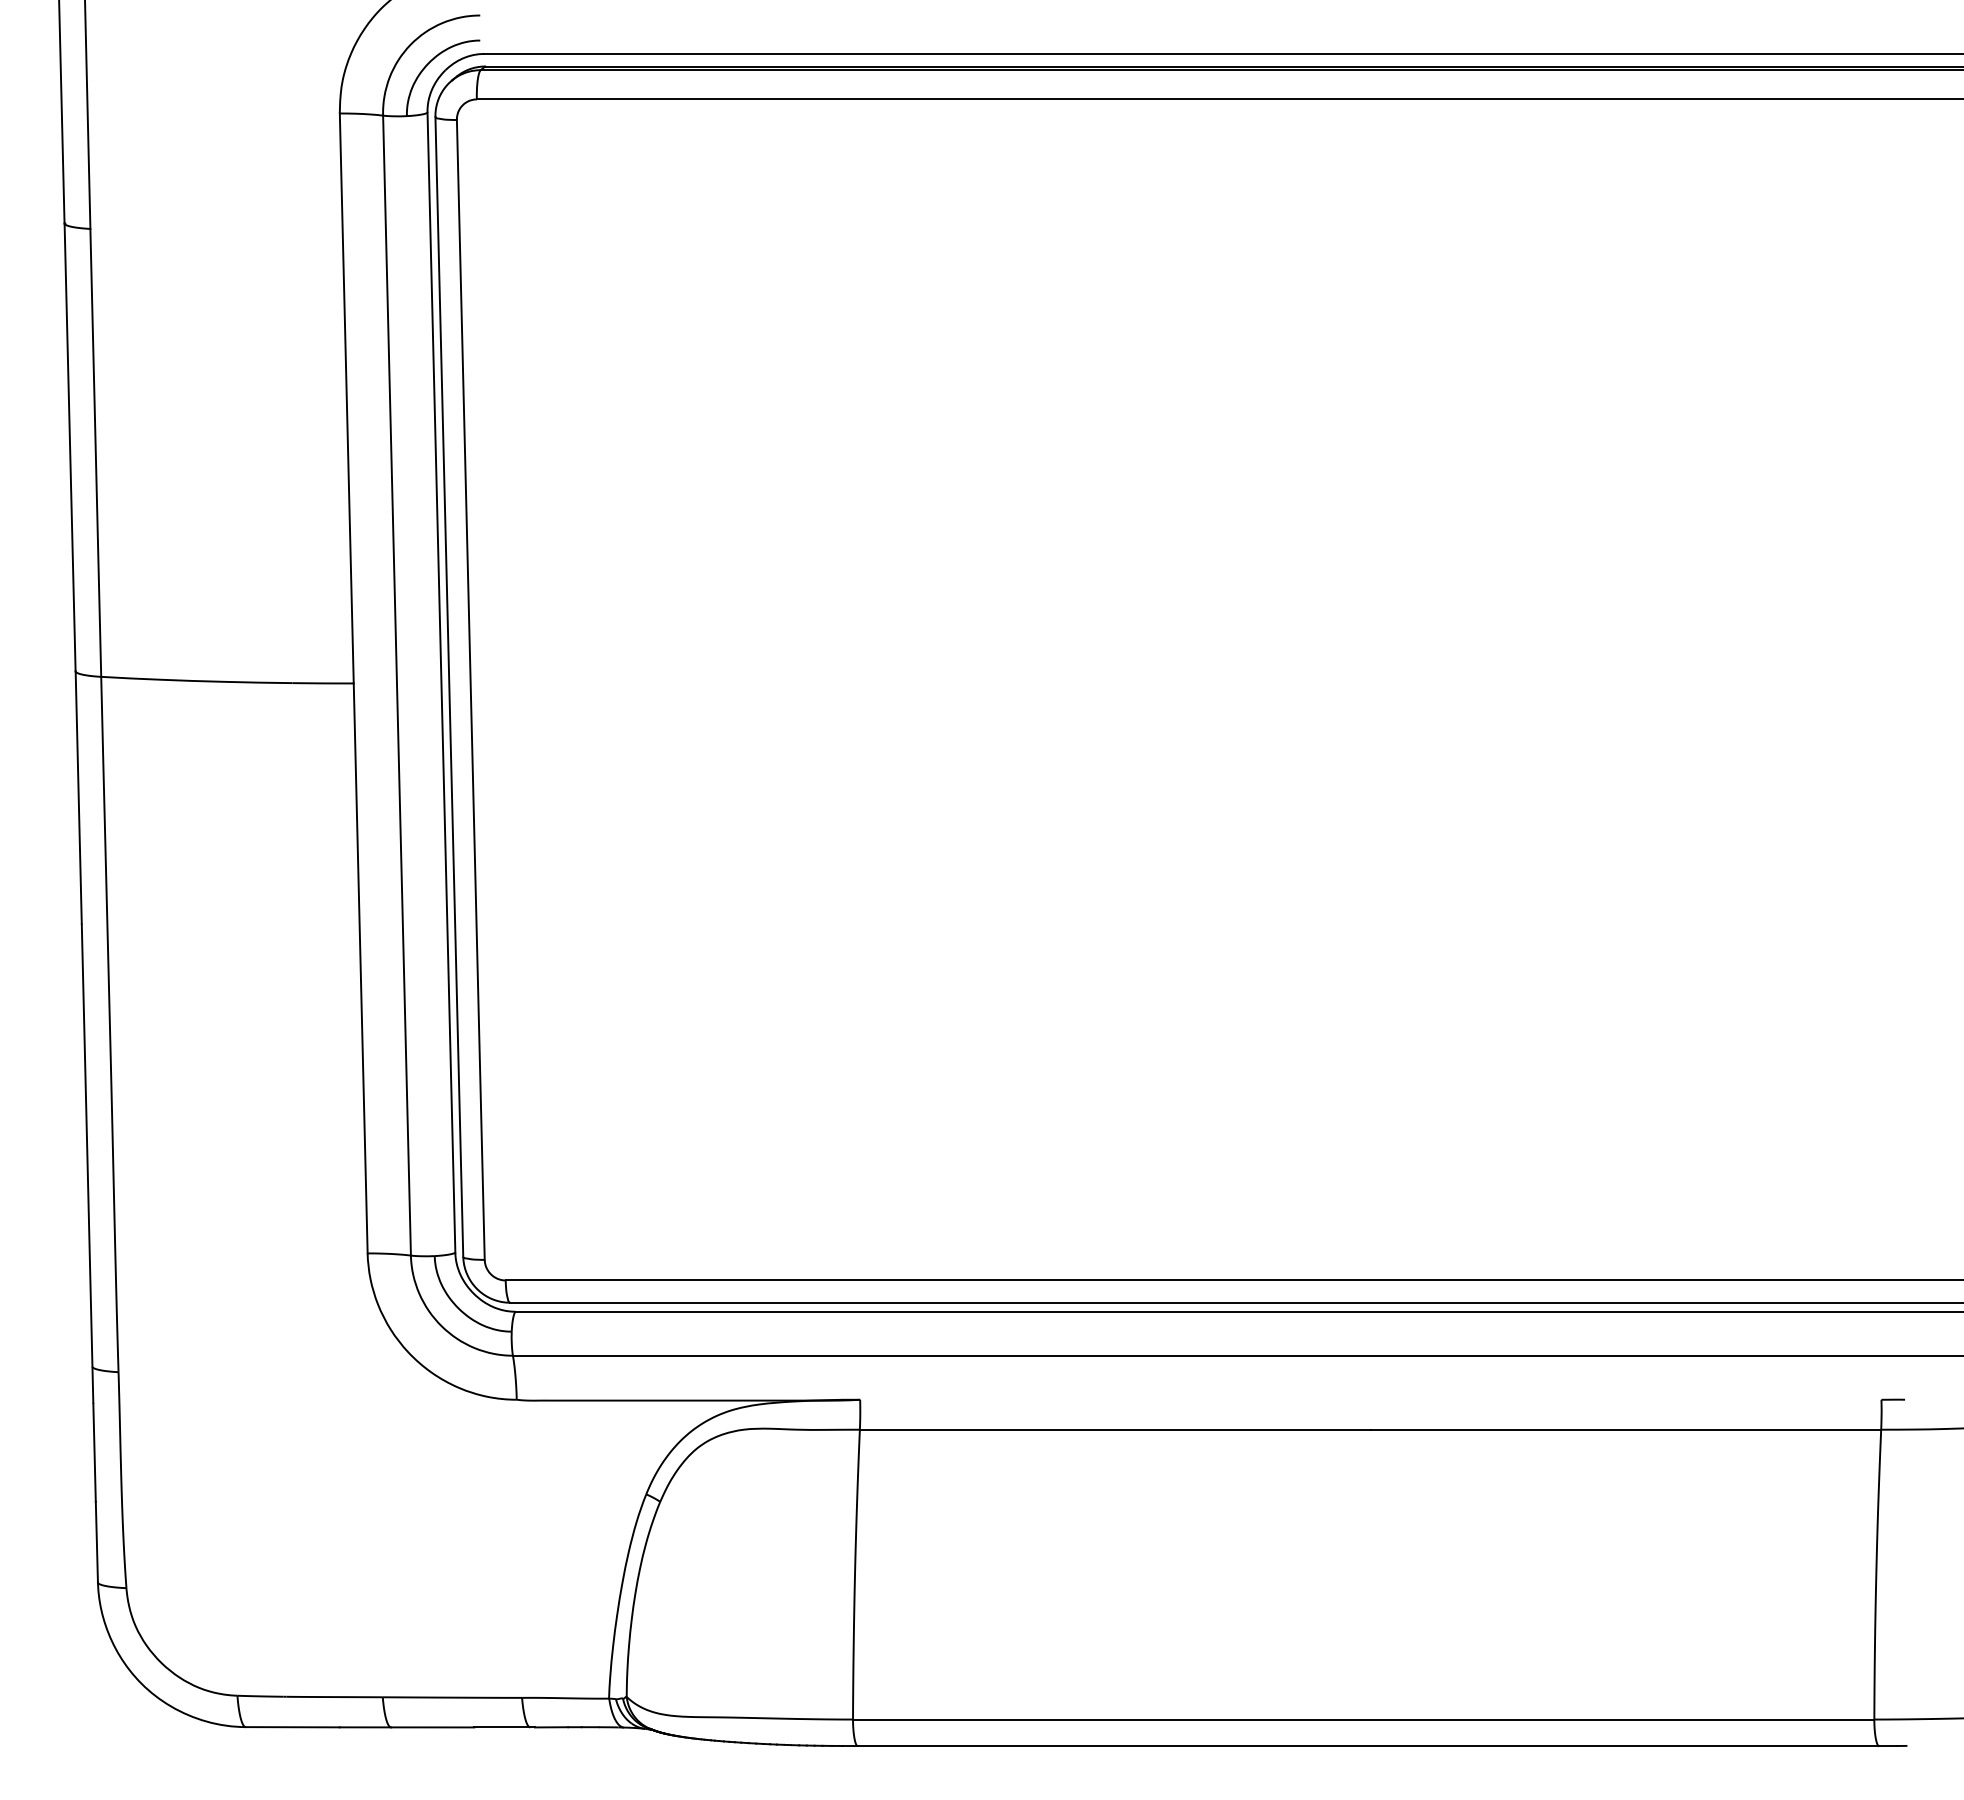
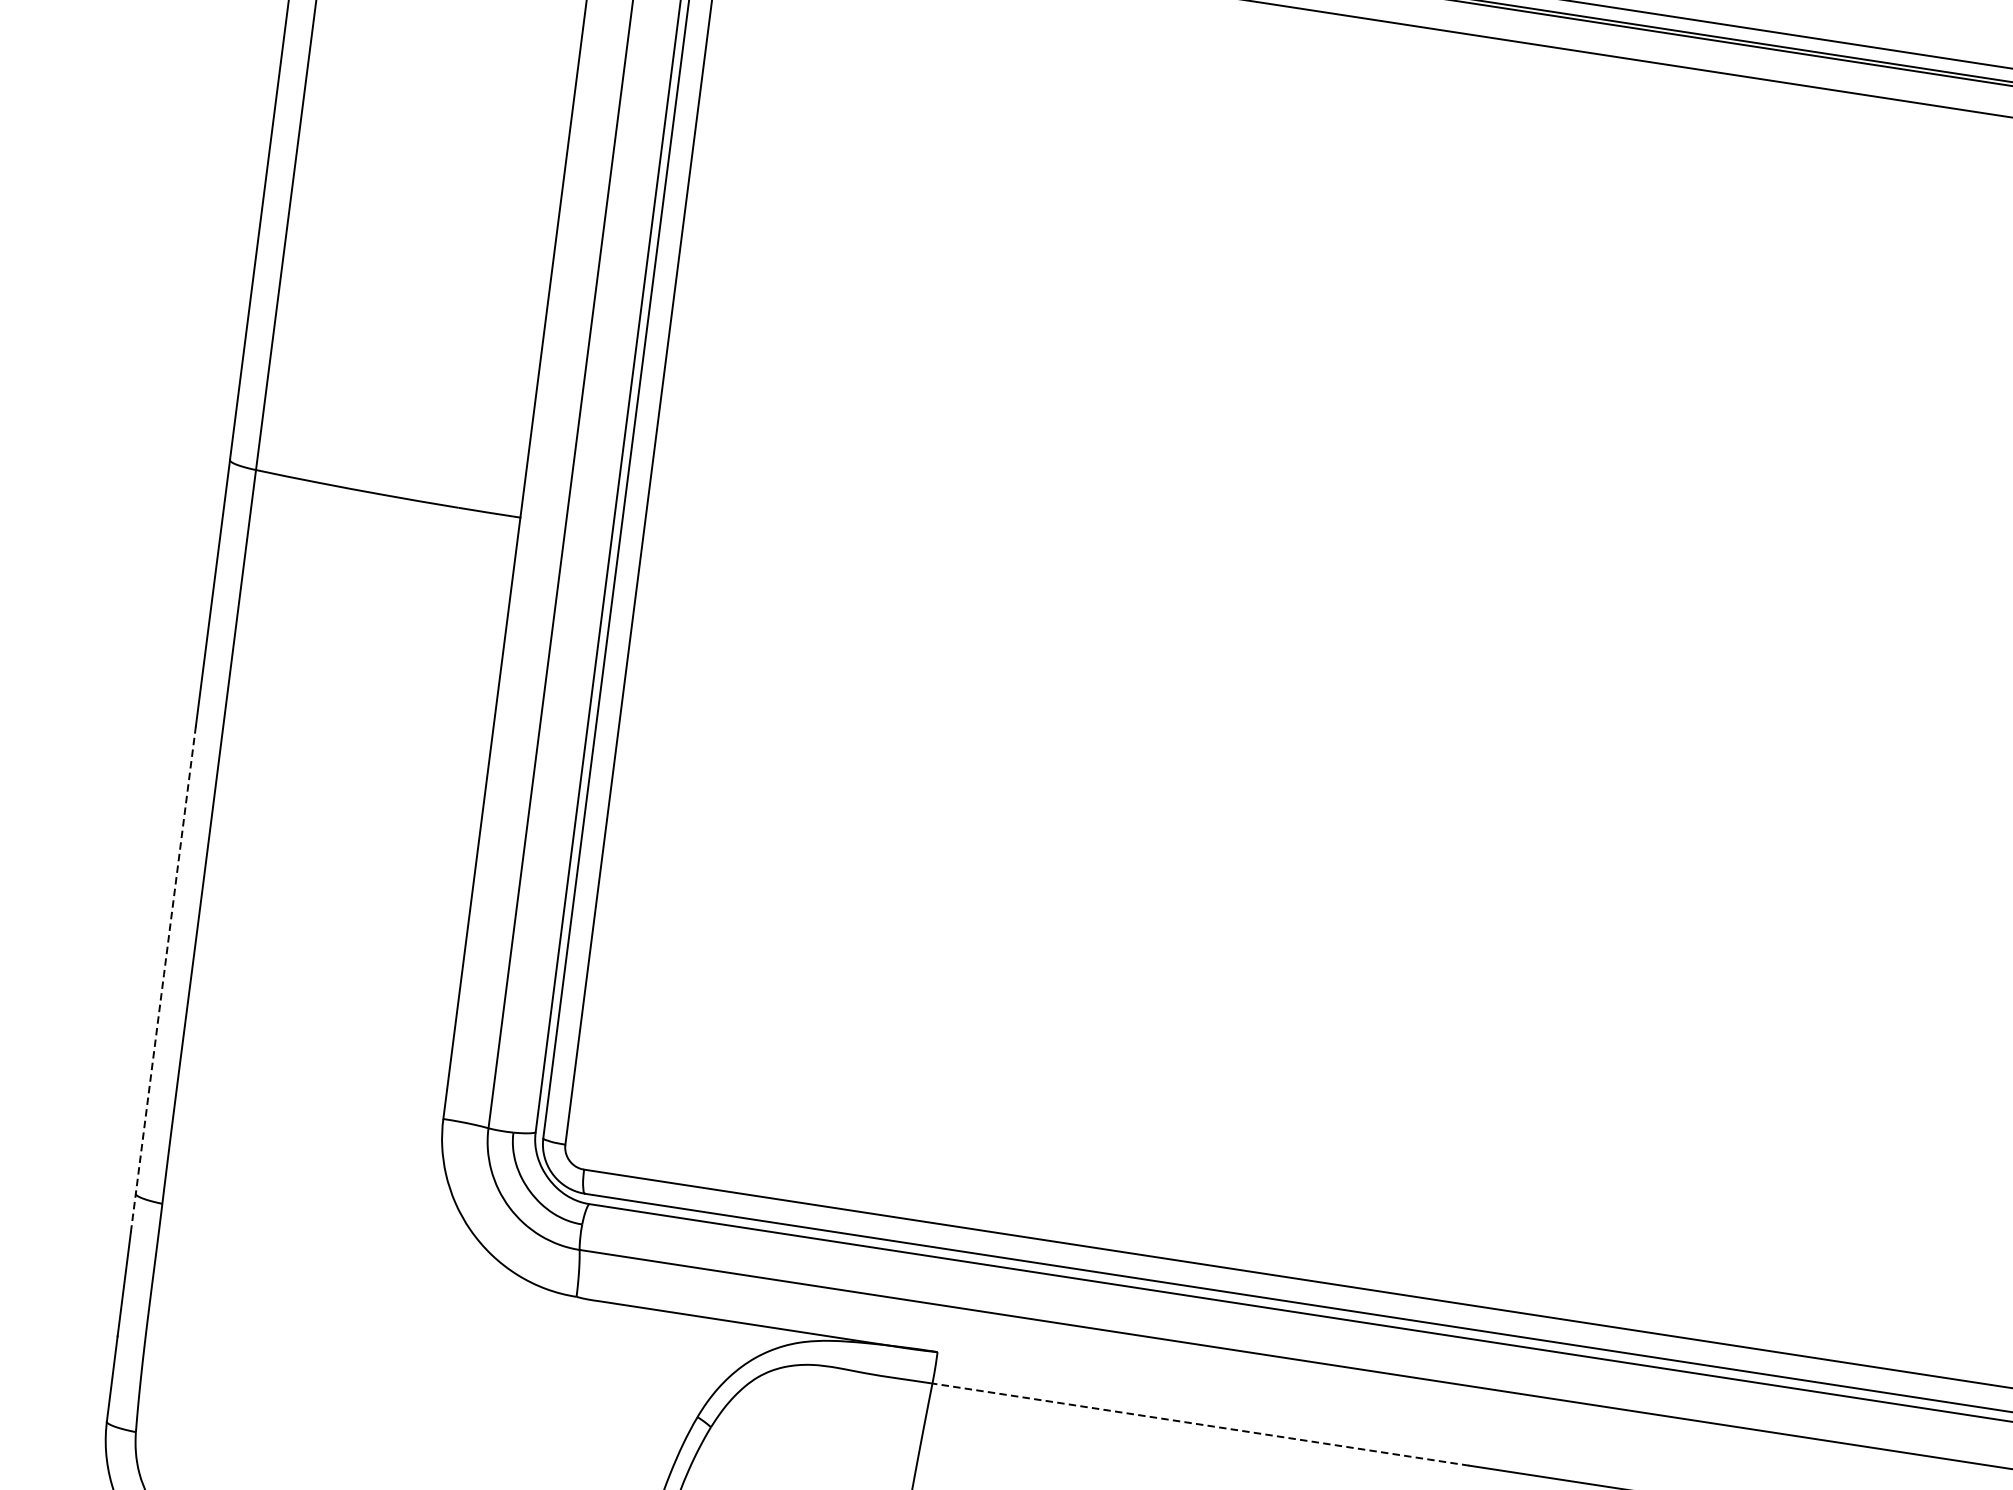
line: (87, 1163) -> (163, 979), solid -> dashed
line: (1114, 1429) -> (1200, 1424), solid -> dashed

